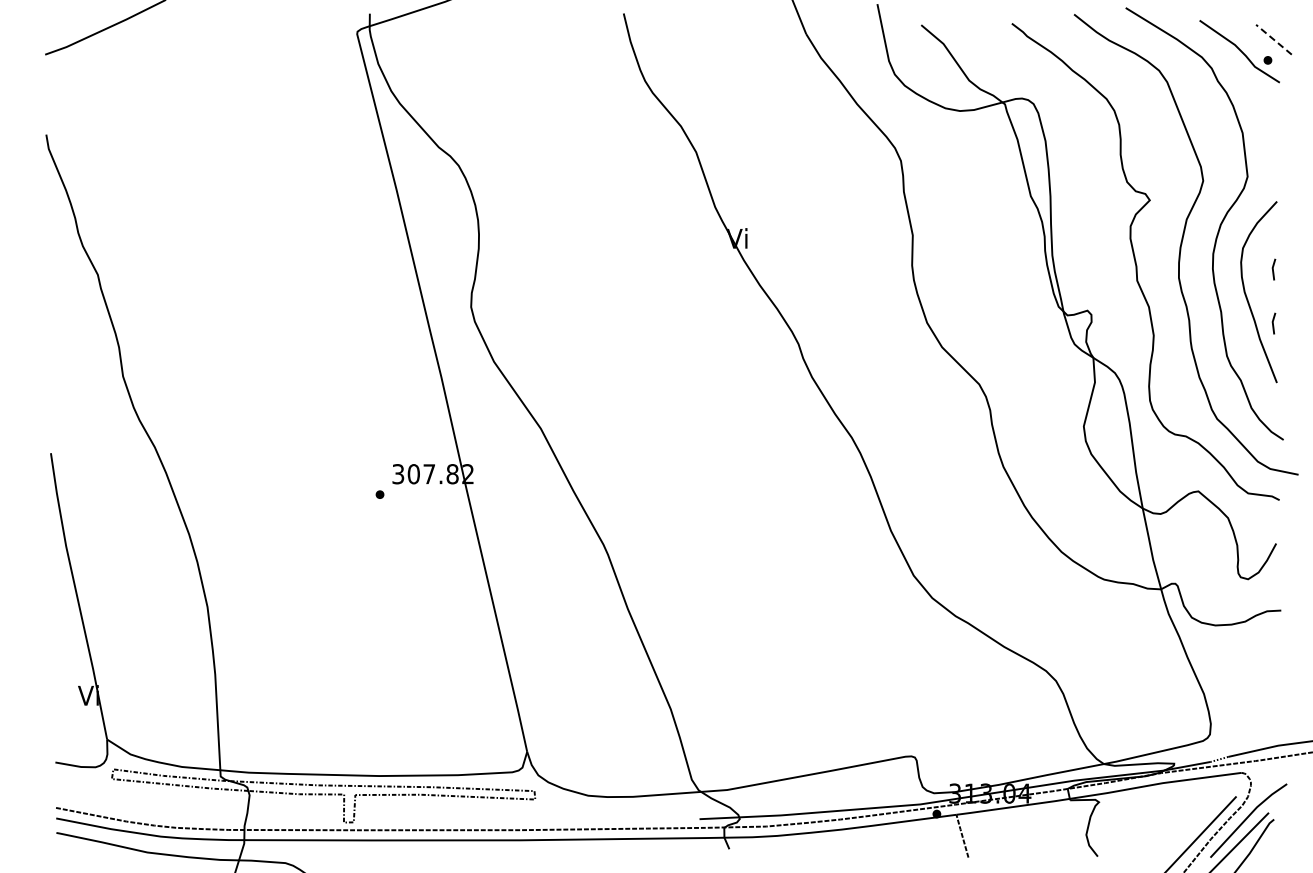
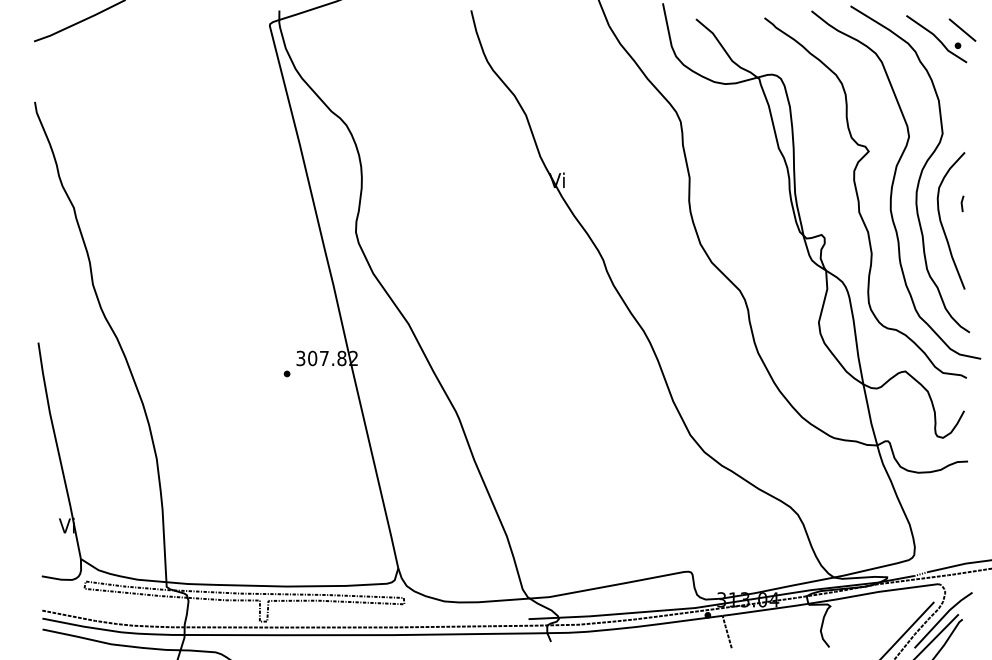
line: (1273, 39) -> (962, 30), dashed -> solid
line: (1273, 323) -> (962, 244), removed

